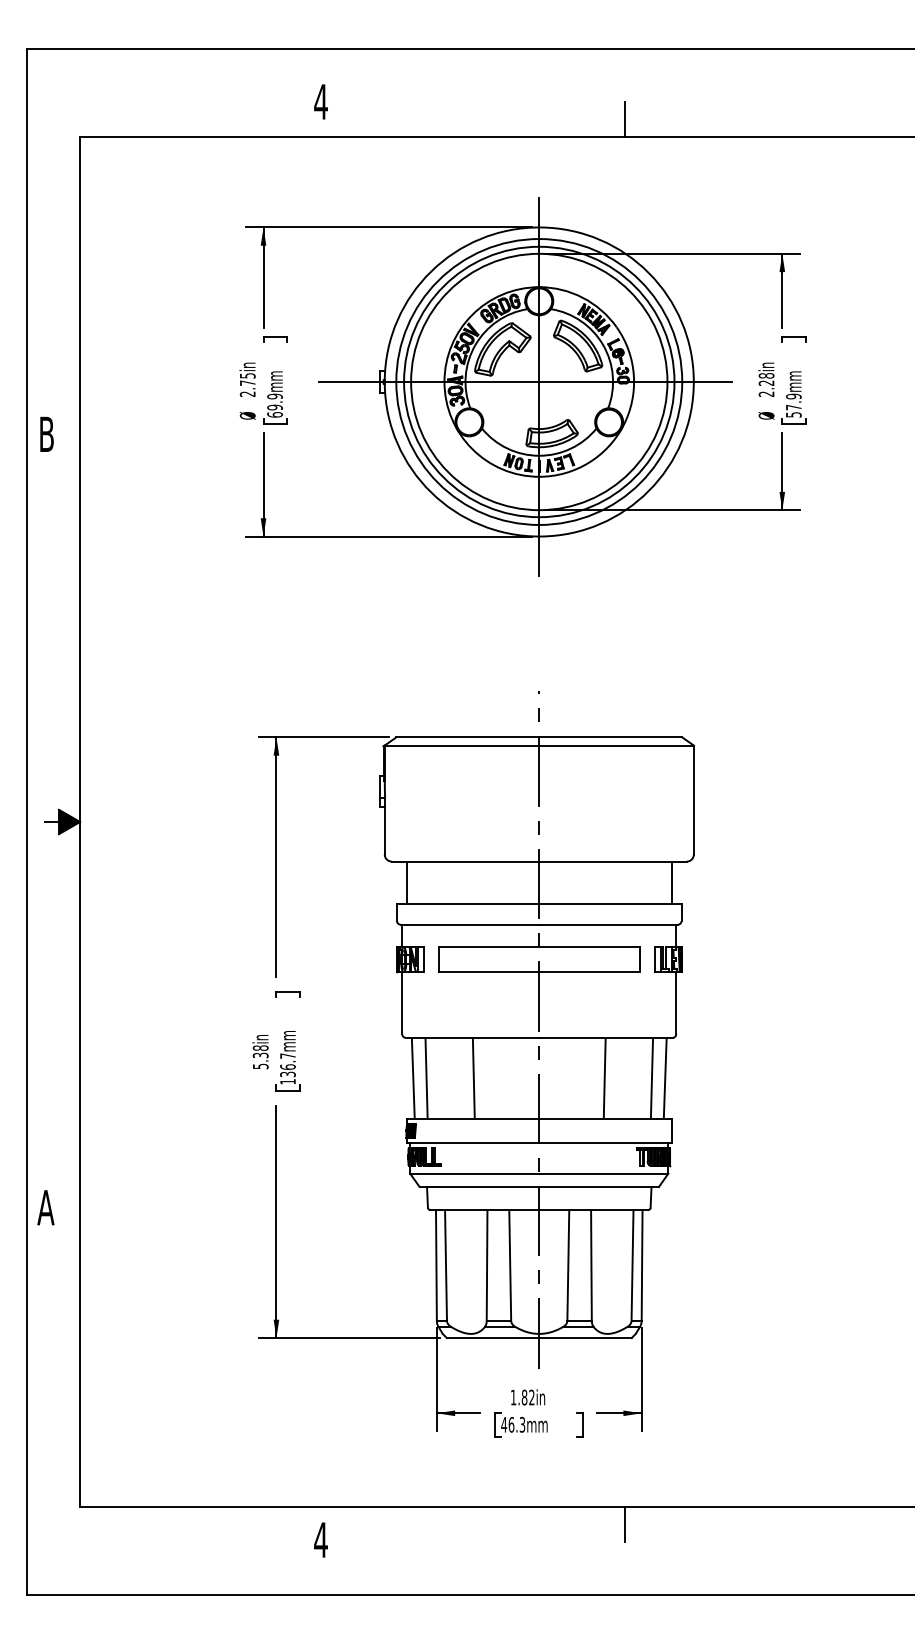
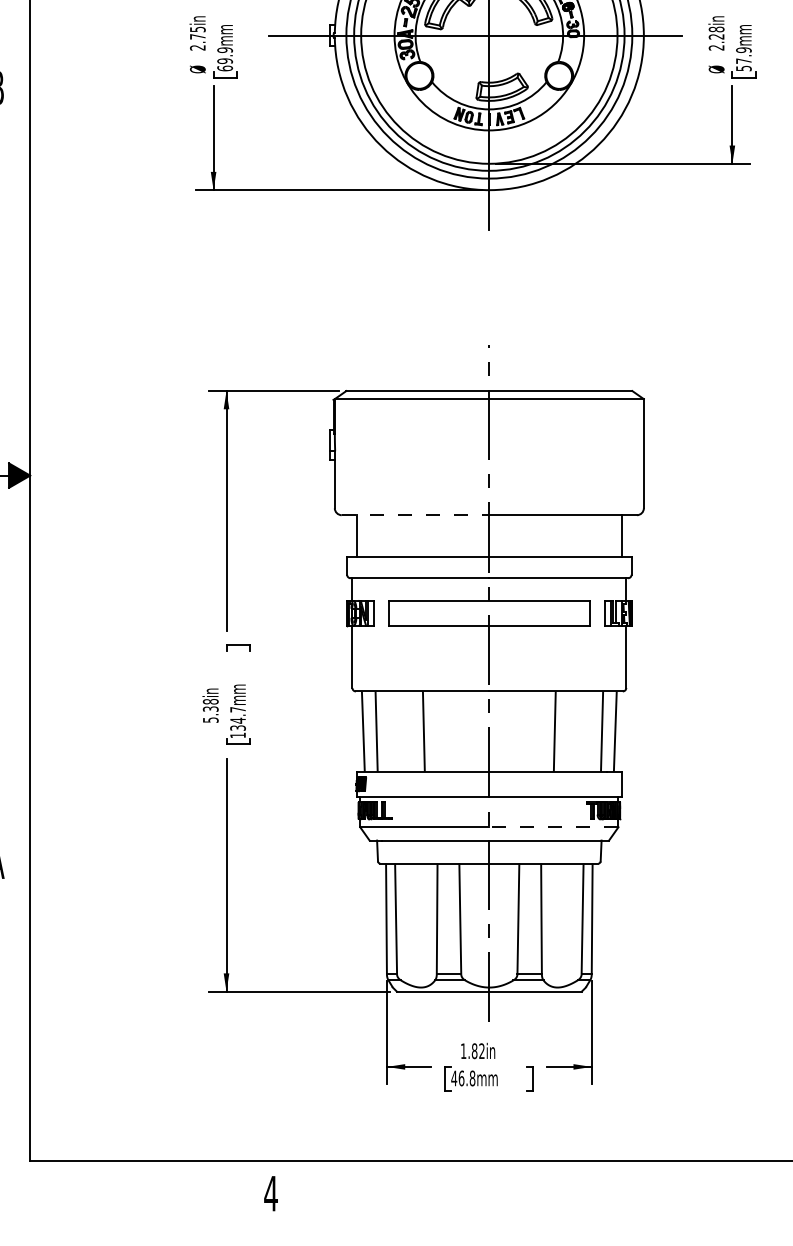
line: (465, 861) -> (415, 515), solid -> dashed
text: (287, 1067) -> (237, 721), 136.7mm -> 134.7mm
line: (603, 1173) -> (553, 827), solid -> dashed
text: (522, 1424) -> (472, 1078), 46.3mm -> 46.8mm
line: (624, 1523) -> (574, 1177), removed

